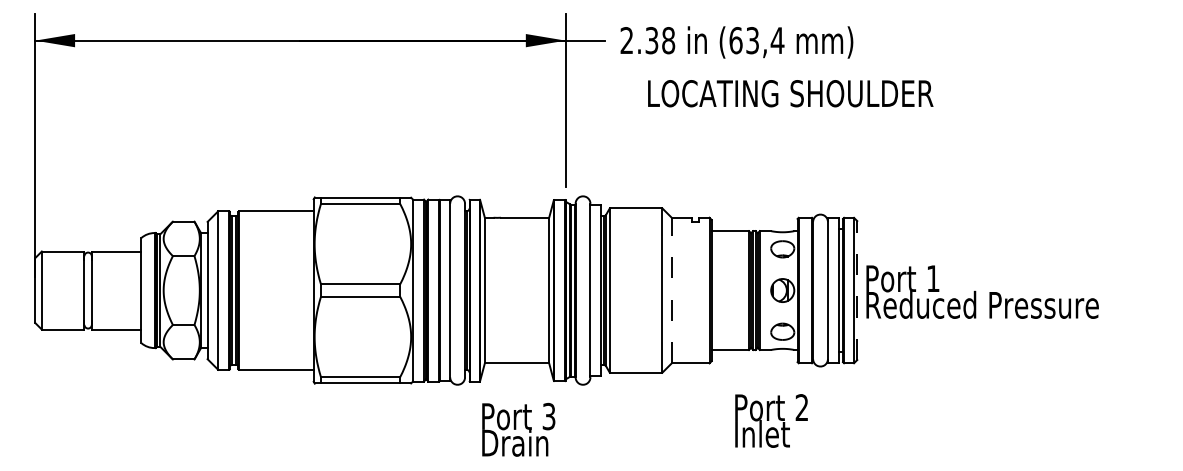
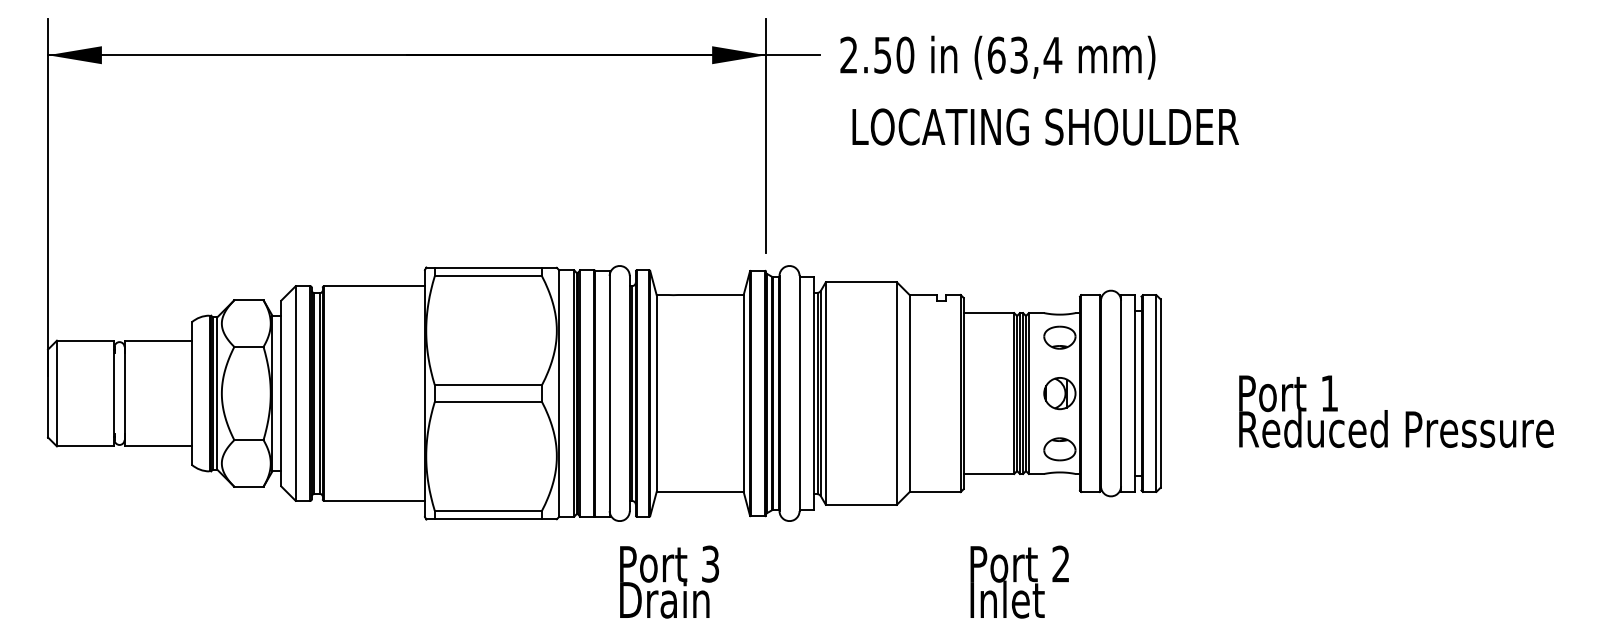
text: (660, 40) -> (894, 54), 2.38 -> 2.50
text: (790, 93) -> (1045, 126), moved
line: (671, 290) -> (909, 393), dashed -> solid
line: (857, 290) -> (1160, 393), dashed -> solid
text: (982, 292) -> (1396, 411), moved
text: (771, 420) -> (1019, 581), moved
text: (518, 429) -> (669, 581), moved

